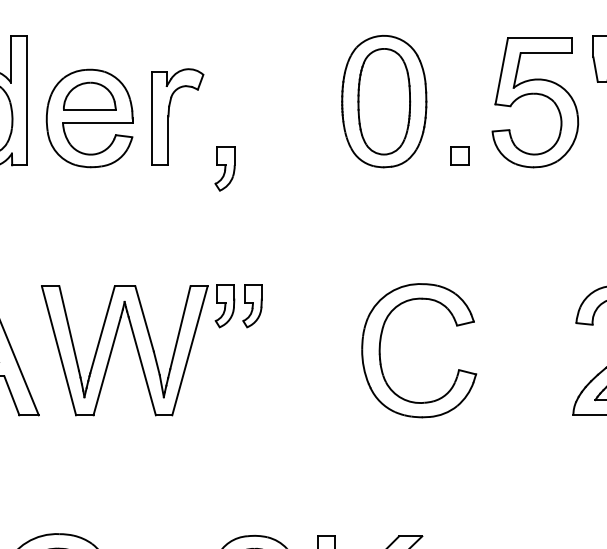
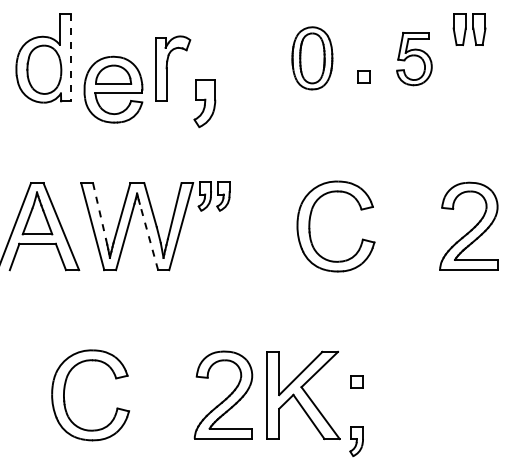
line: (26, 100) -> (70, 57), solid -> dashed
part: (384, 101) -> (312, 58), size x0.7
part: (535, 101) -> (414, 58), size x0.6
part: (89, 118) -> (113, 89), moved
part: (459, 155) -> (363, 76), moved
part: (224, 168) -> (204, 103), size x1.6
line: (69, 329) -> (99, 212), solid -> dashed
line: (141, 365) -> (148, 236), solid -> dashed

